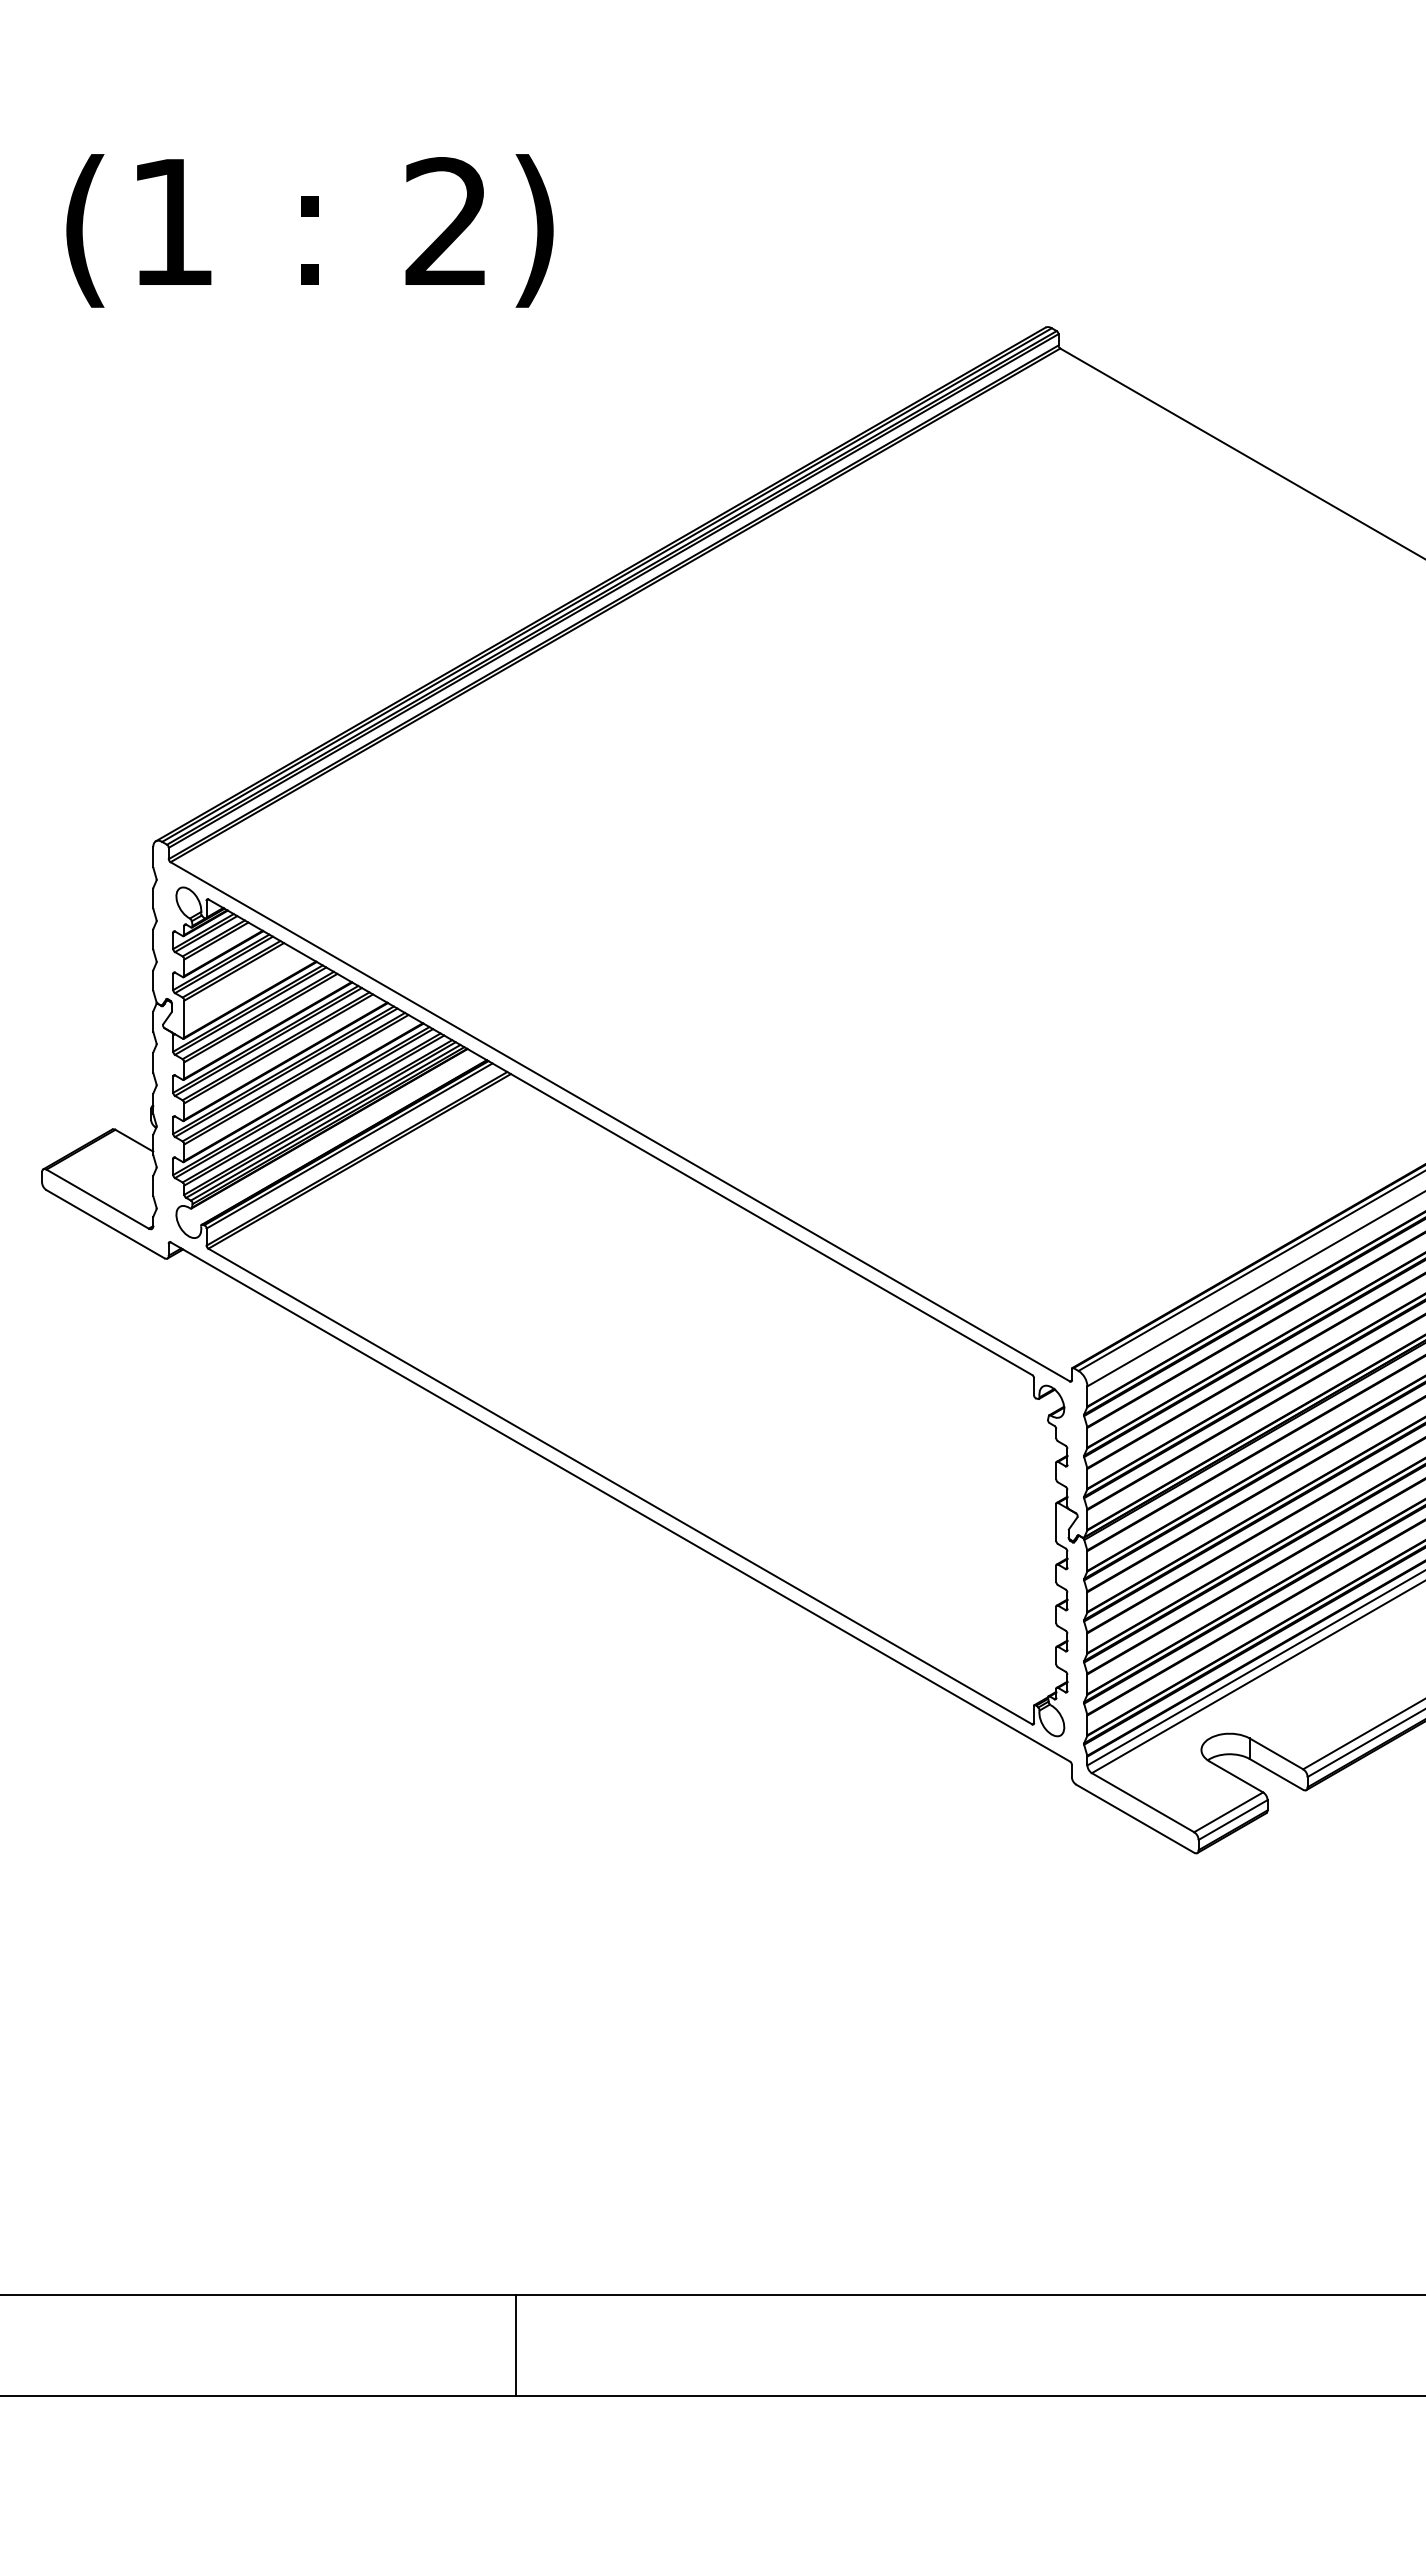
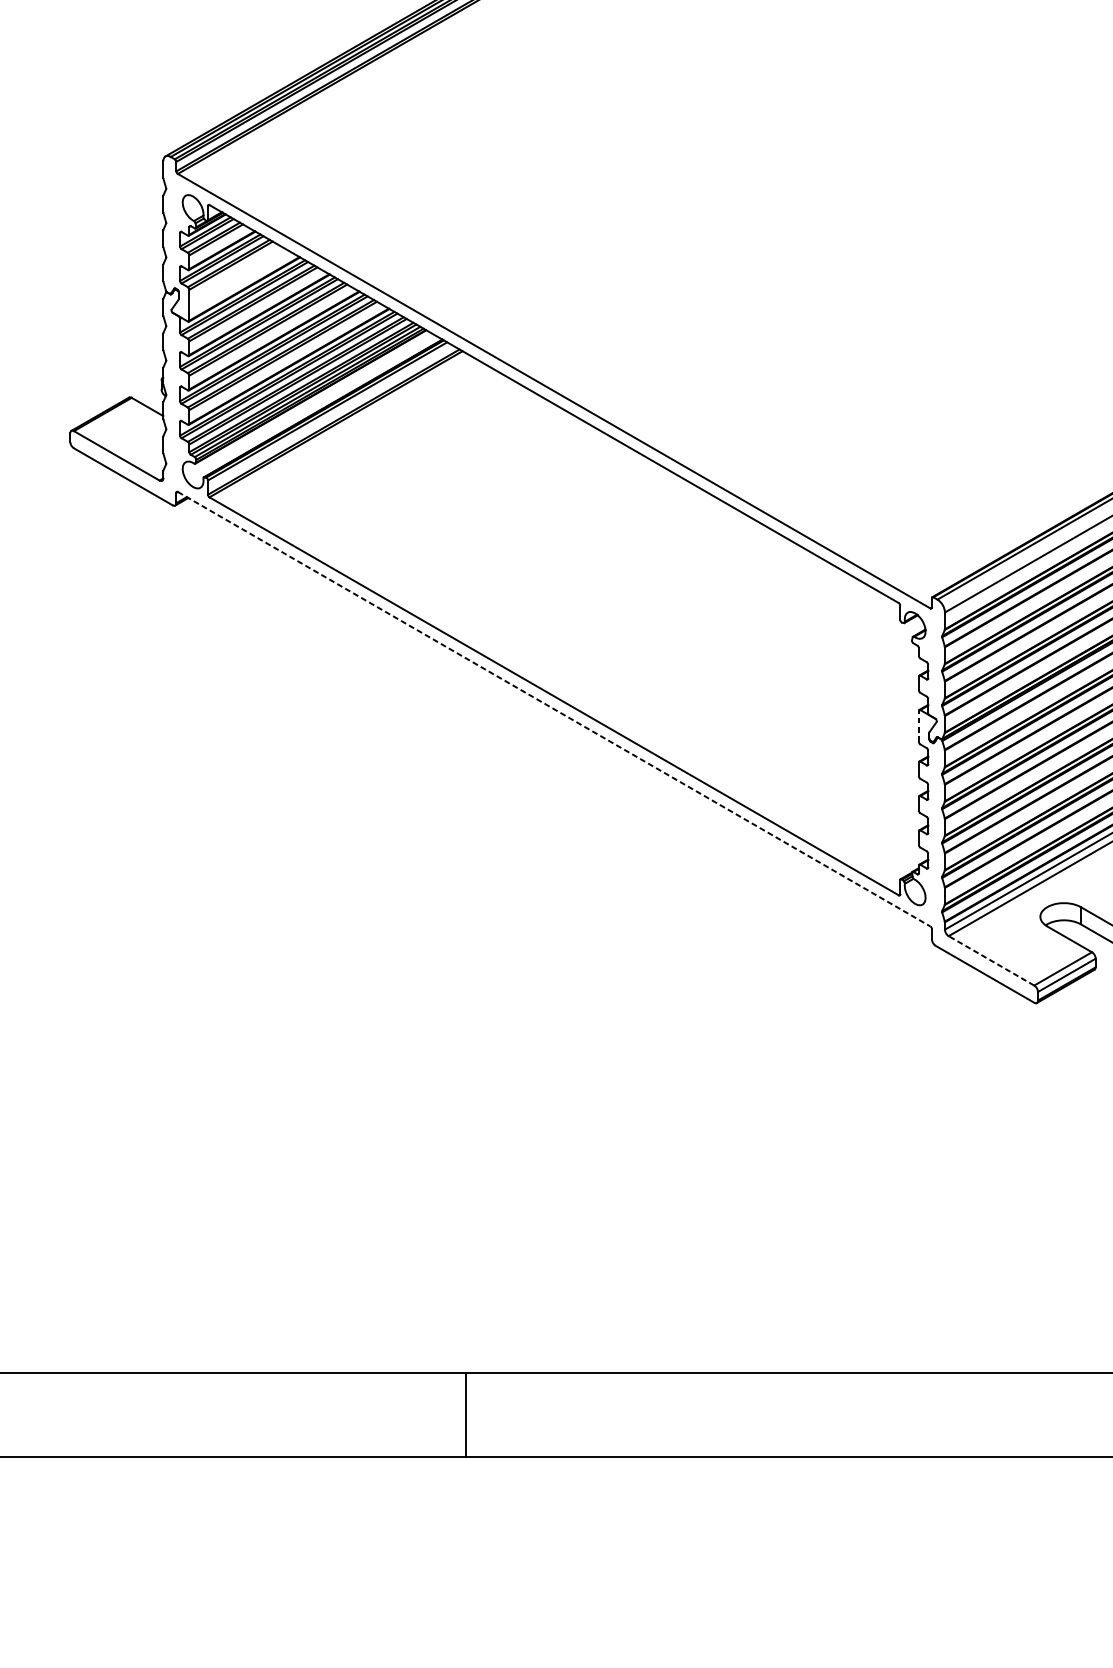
line: (620, 1502) -> (554, 709), solid -> dashed
line: (1056, 1522) -> (919, 726), solid -> dashed
line: (1142, 1802) -> (991, 960), solid -> dashed

